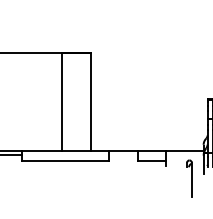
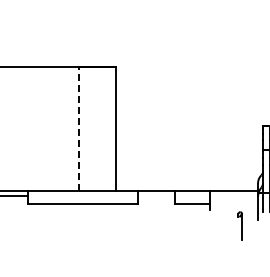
line: (61, 101) -> (78, 128), solid -> dashed
part: (189, 178) -> (240, 225), size x0.6

